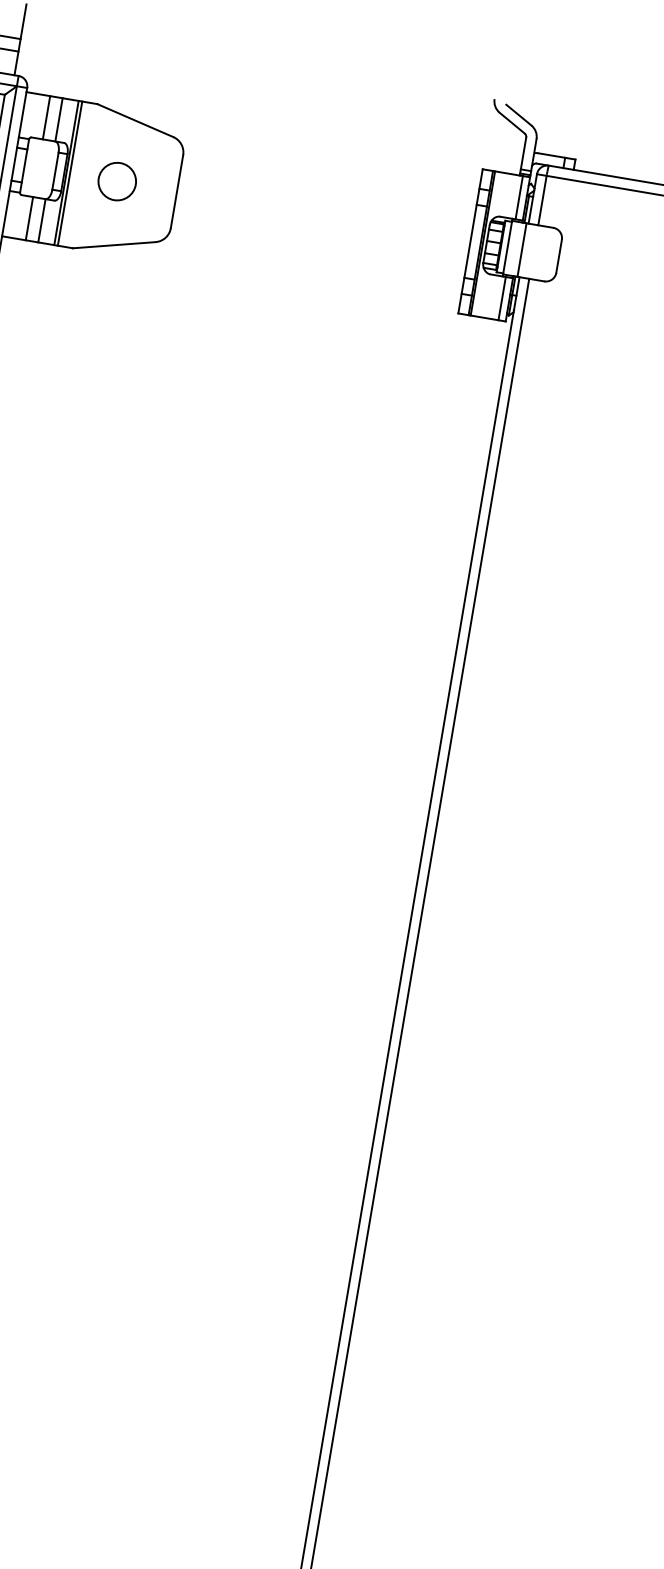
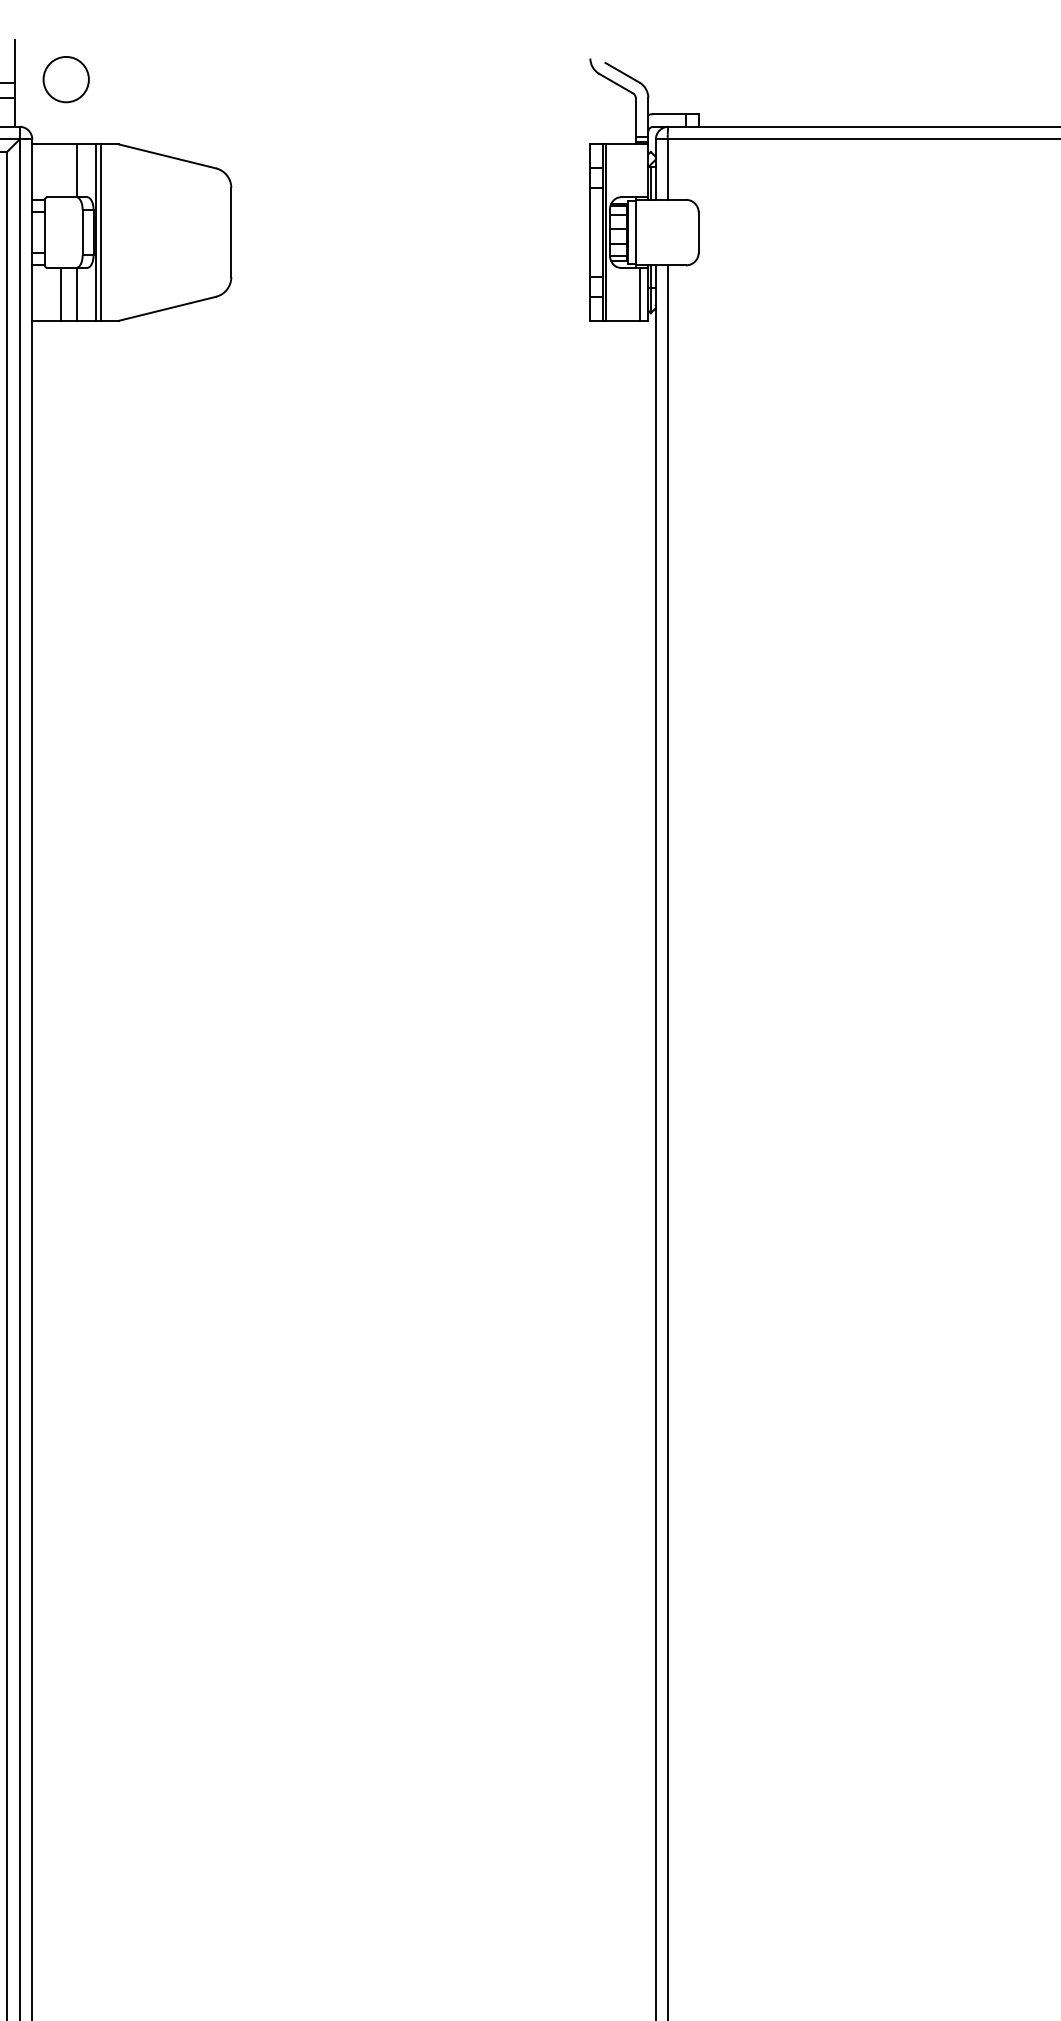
line: (46, 117) -> (61, 170), removed
circle: (116, 181) -> (65, 79), moved
line: (519, 197) -> (639, 170), removed
line: (522, 250) -> (653, 232), removed

